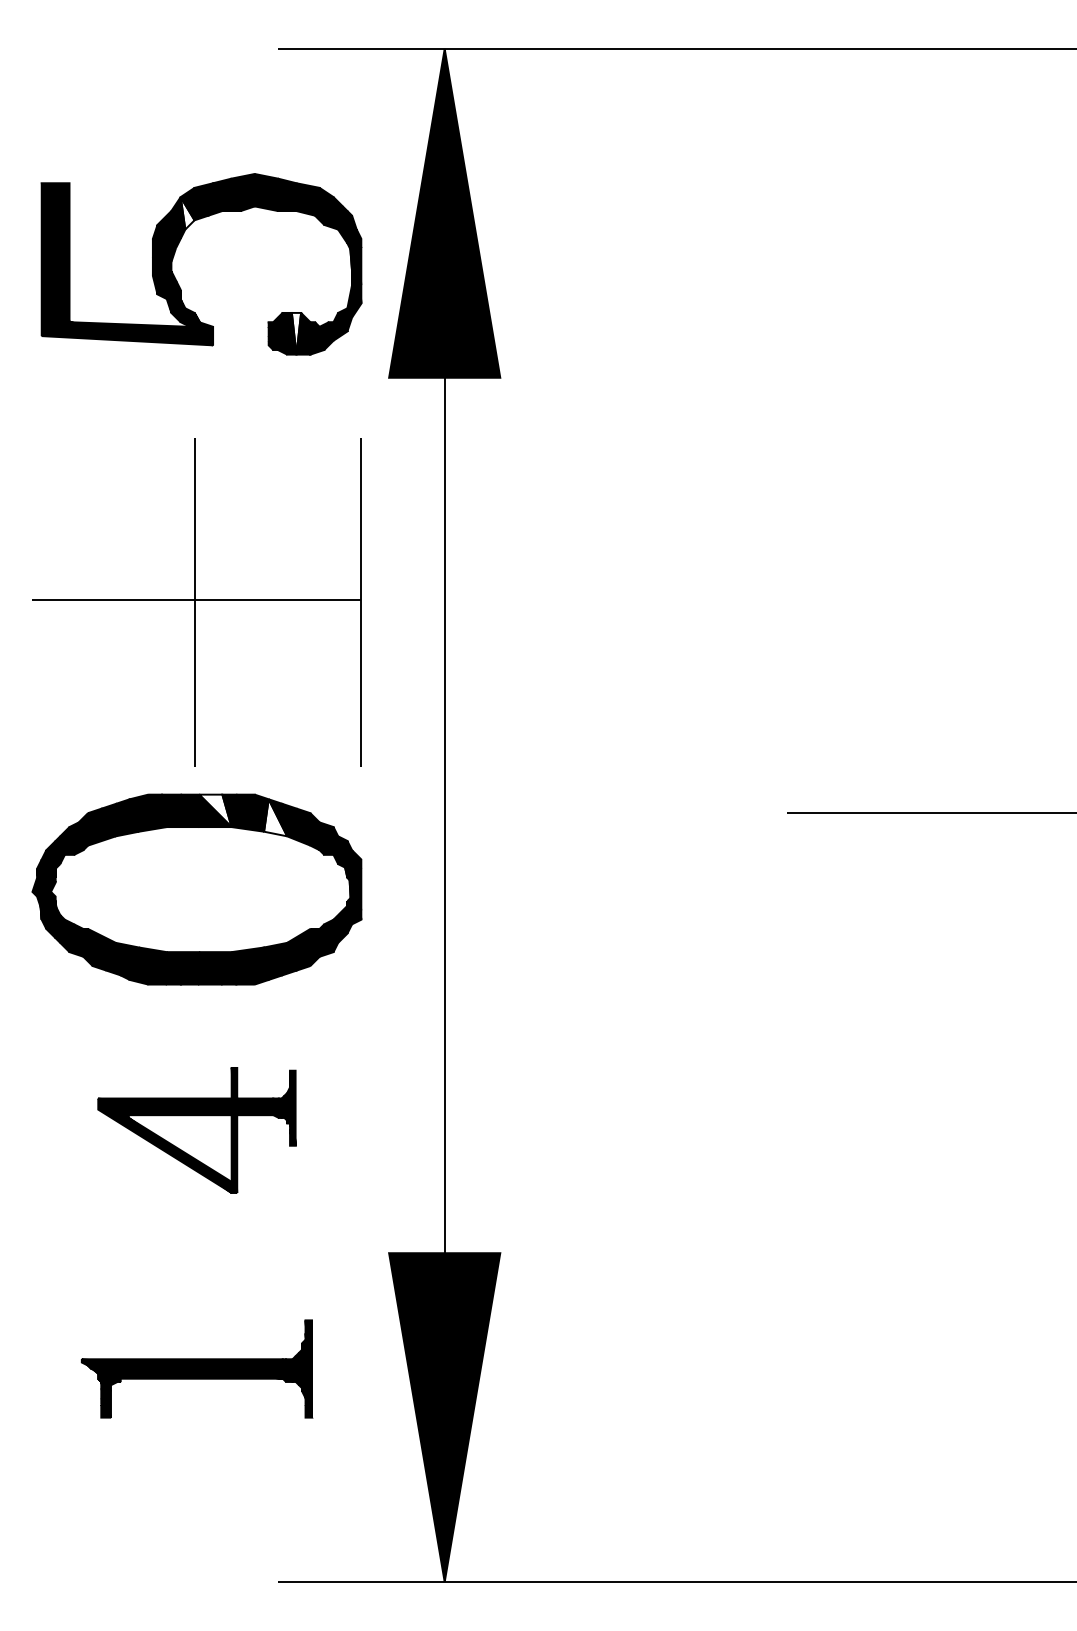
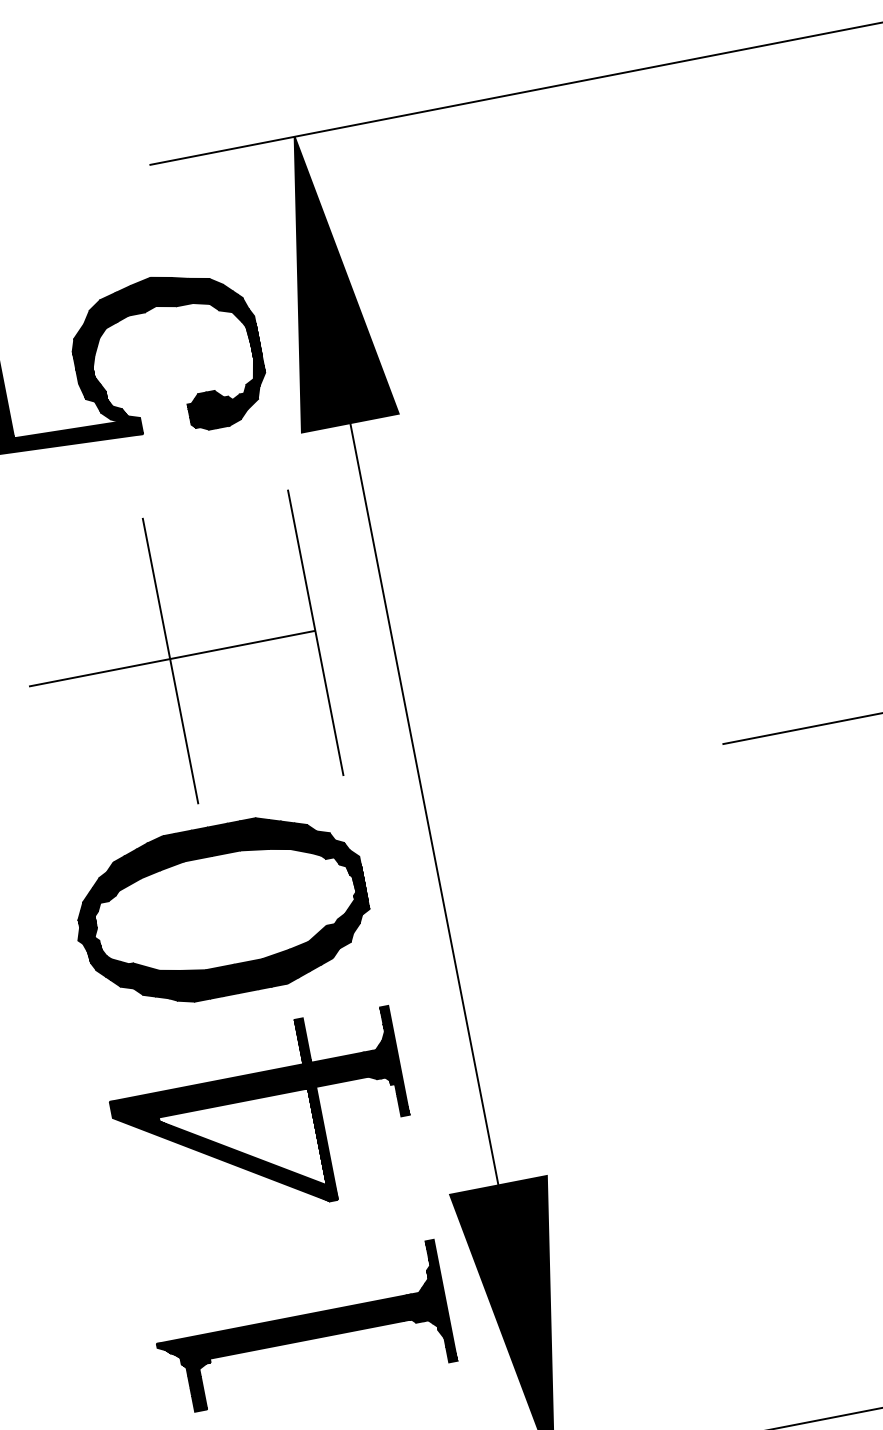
fill: (187, 213) -> (98, 323), added
fill: (296, 333) -> (213, 409), added
fill: (215, 810) -> (223, 838), added
fill: (275, 817) -> (277, 834), added
part: (196, 1130) -> (261, 1120), size x1.67
part: (196, 1368) -> (301, 1327), size x1.43

